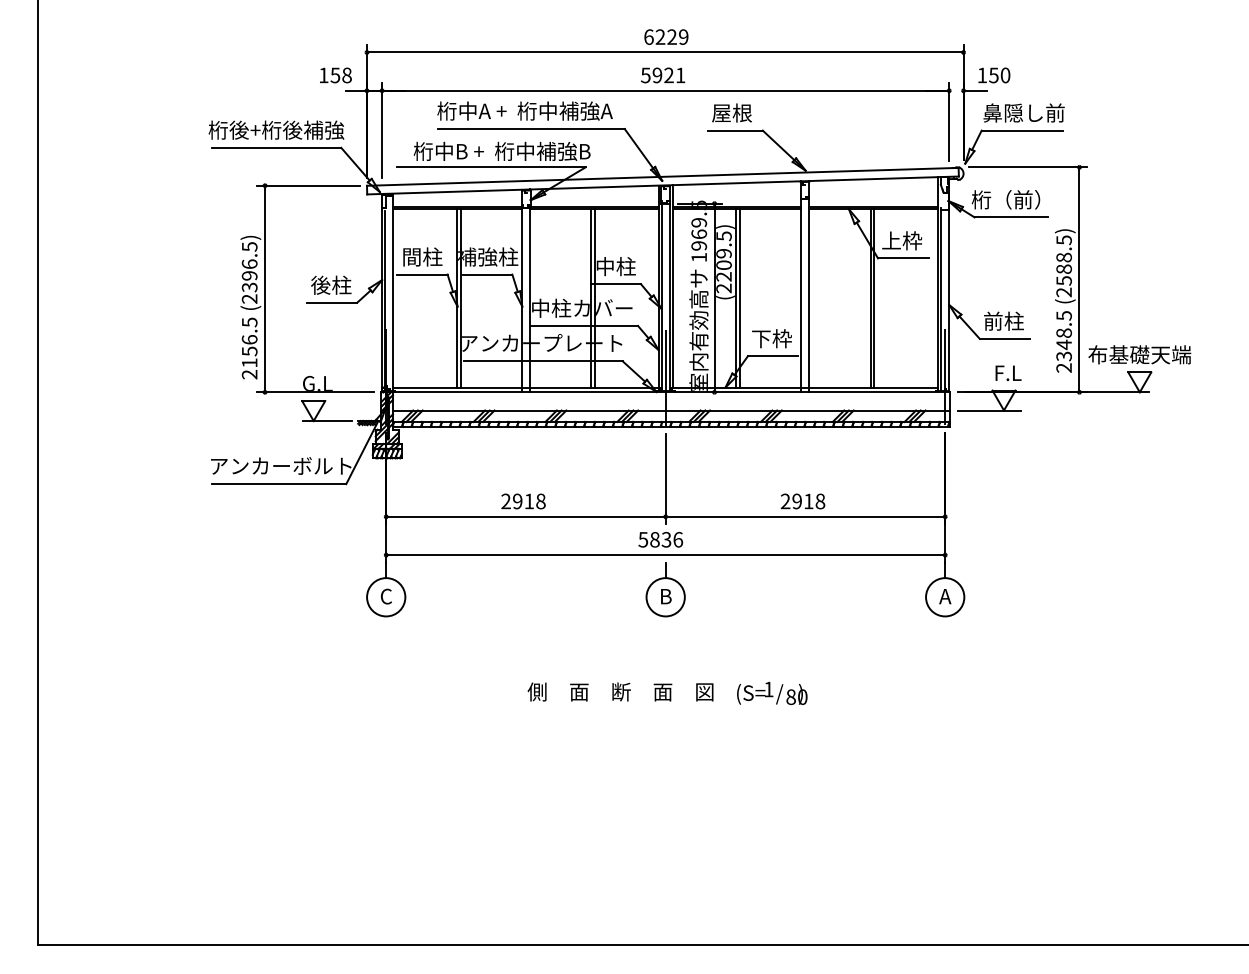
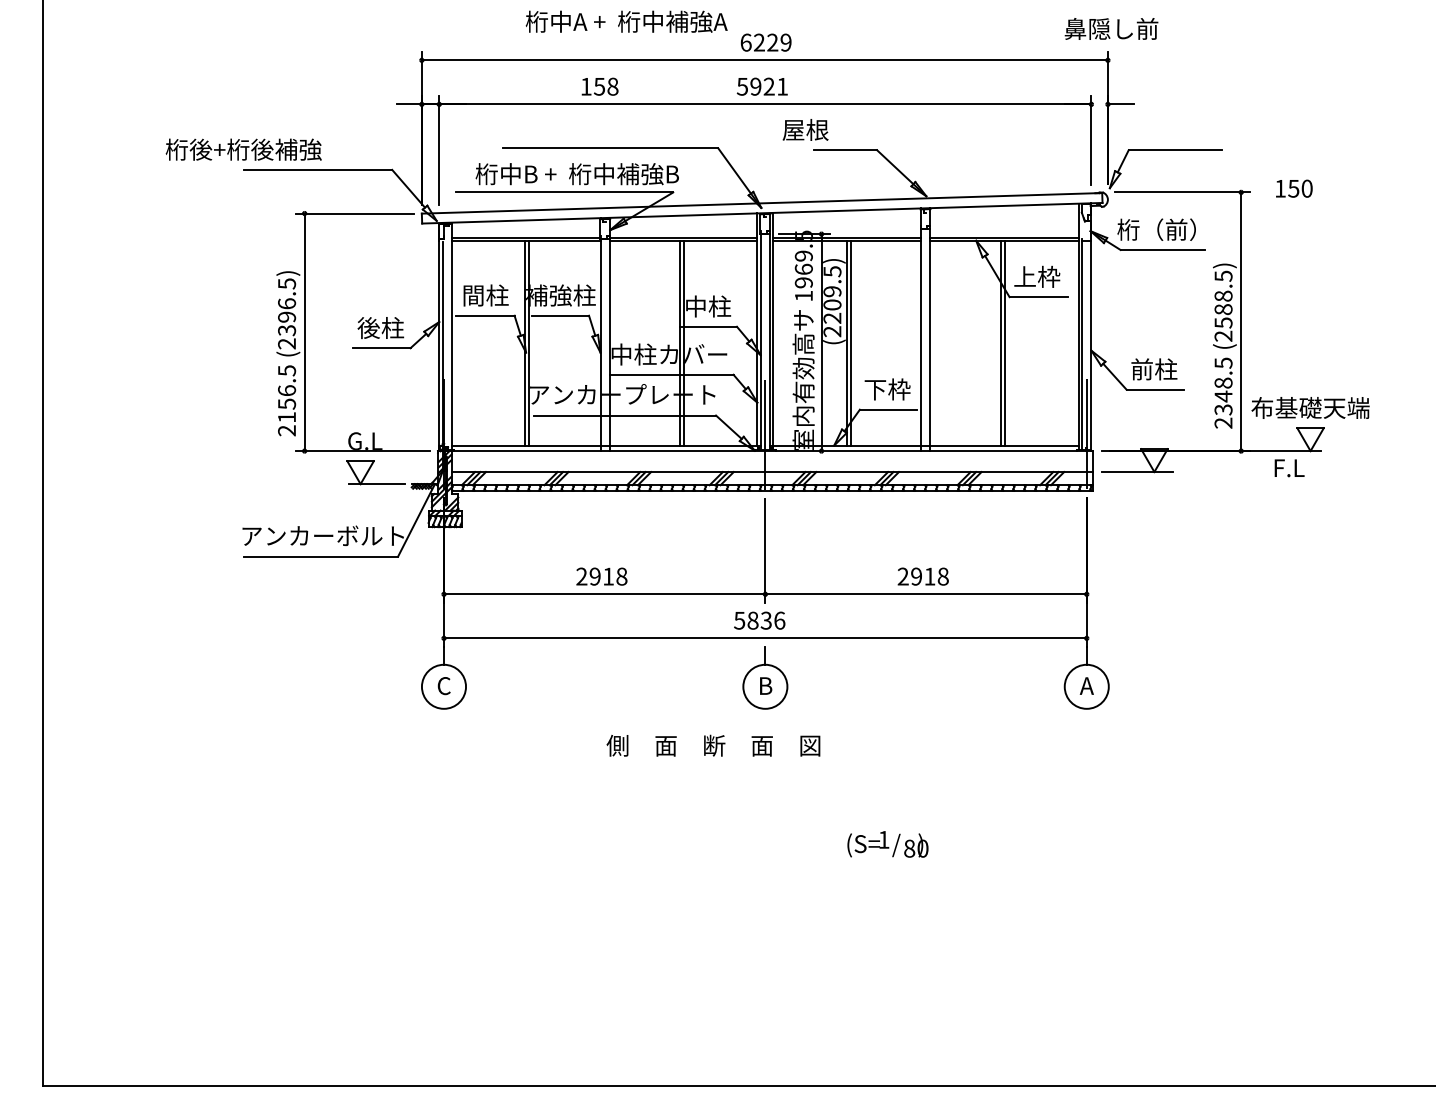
text: (335, 75) -> (599, 86), moved
text: (994, 75) -> (1294, 188), moved
text: (524, 110) -> (626, 21), moved
text: (731, 112) -> (805, 129), moved
text: (1024, 112) -> (1111, 28), moved
text: (276, 130) -> (243, 149), moved
text: (1008, 373) -> (1289, 468), moved
text: (620, 691) -> (713, 745), moved
text: (771, 693) -> (887, 844), moved

